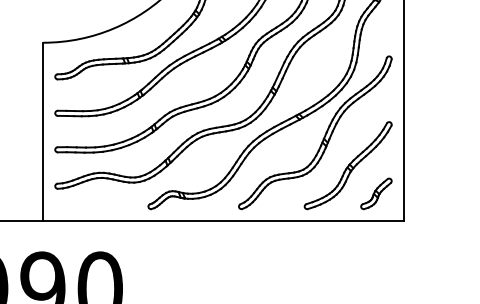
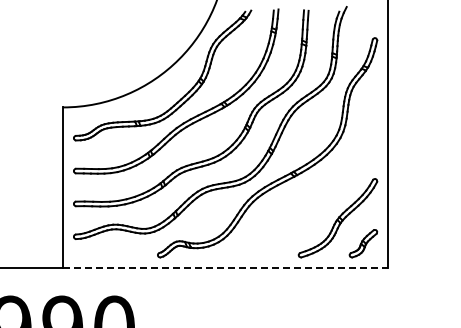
part: (323, 137) -> (315, 192), removed
line: (223, 221) -> (225, 268), solid -> dashed

